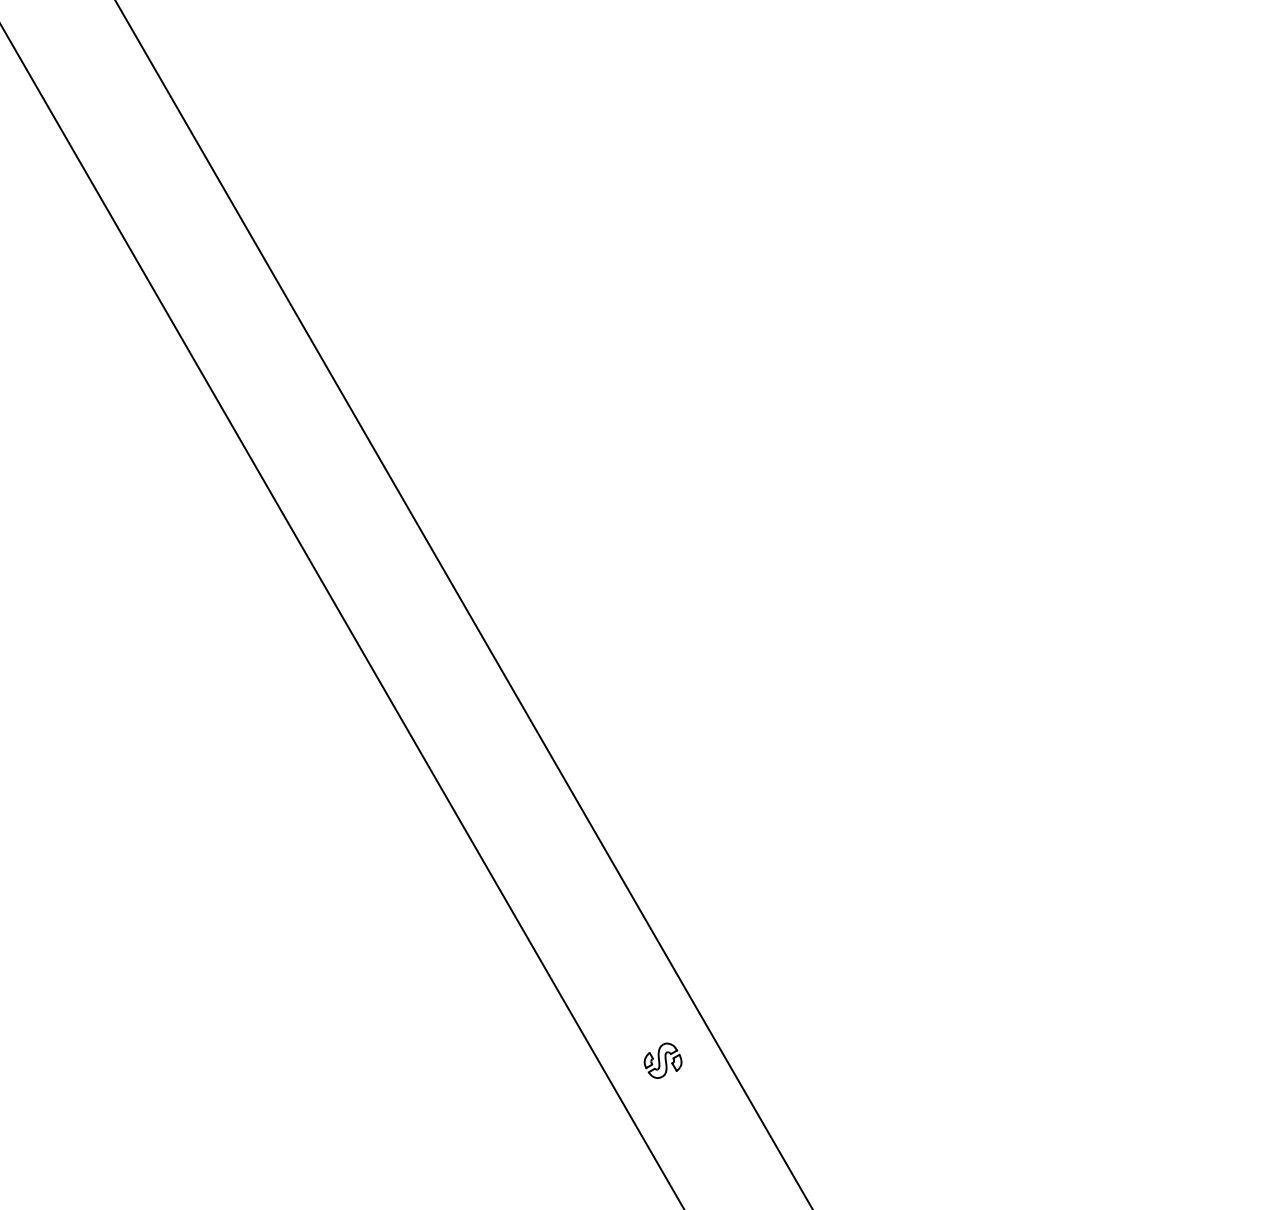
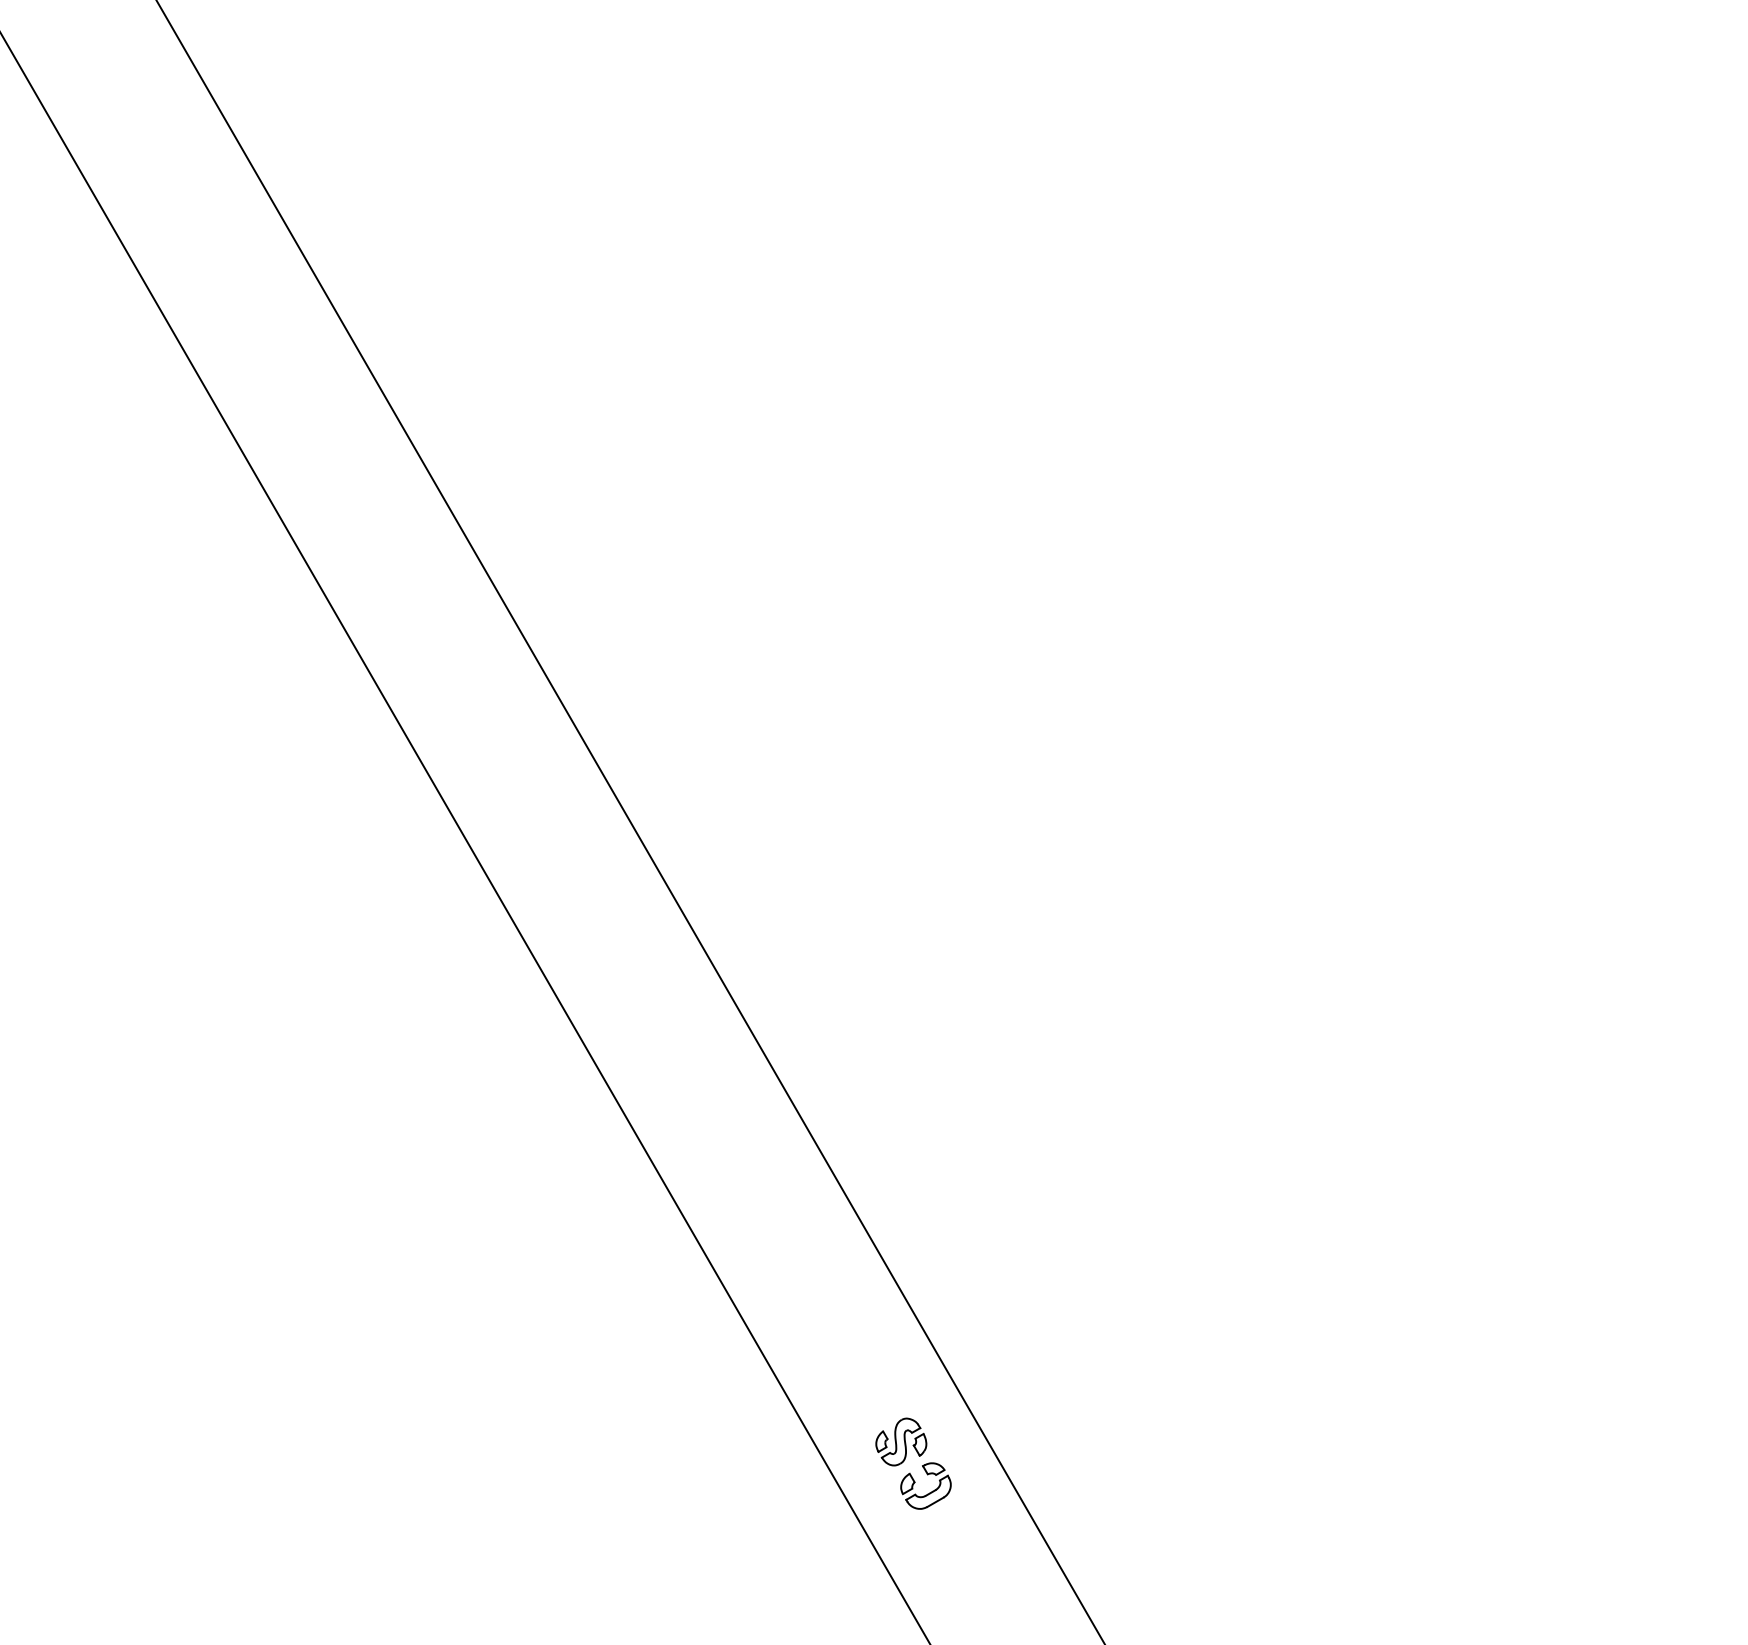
part: (683, 1097) -> (929, 1492), added

